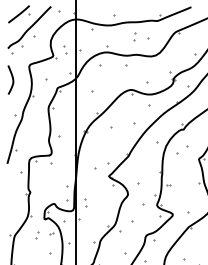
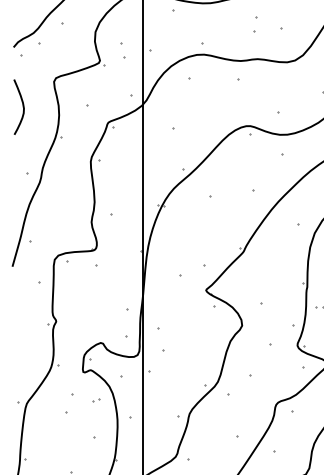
part: (85, 202) -> (161, 340), size x1.6
part: (37, 235) -> (69, 403), size x1.6

